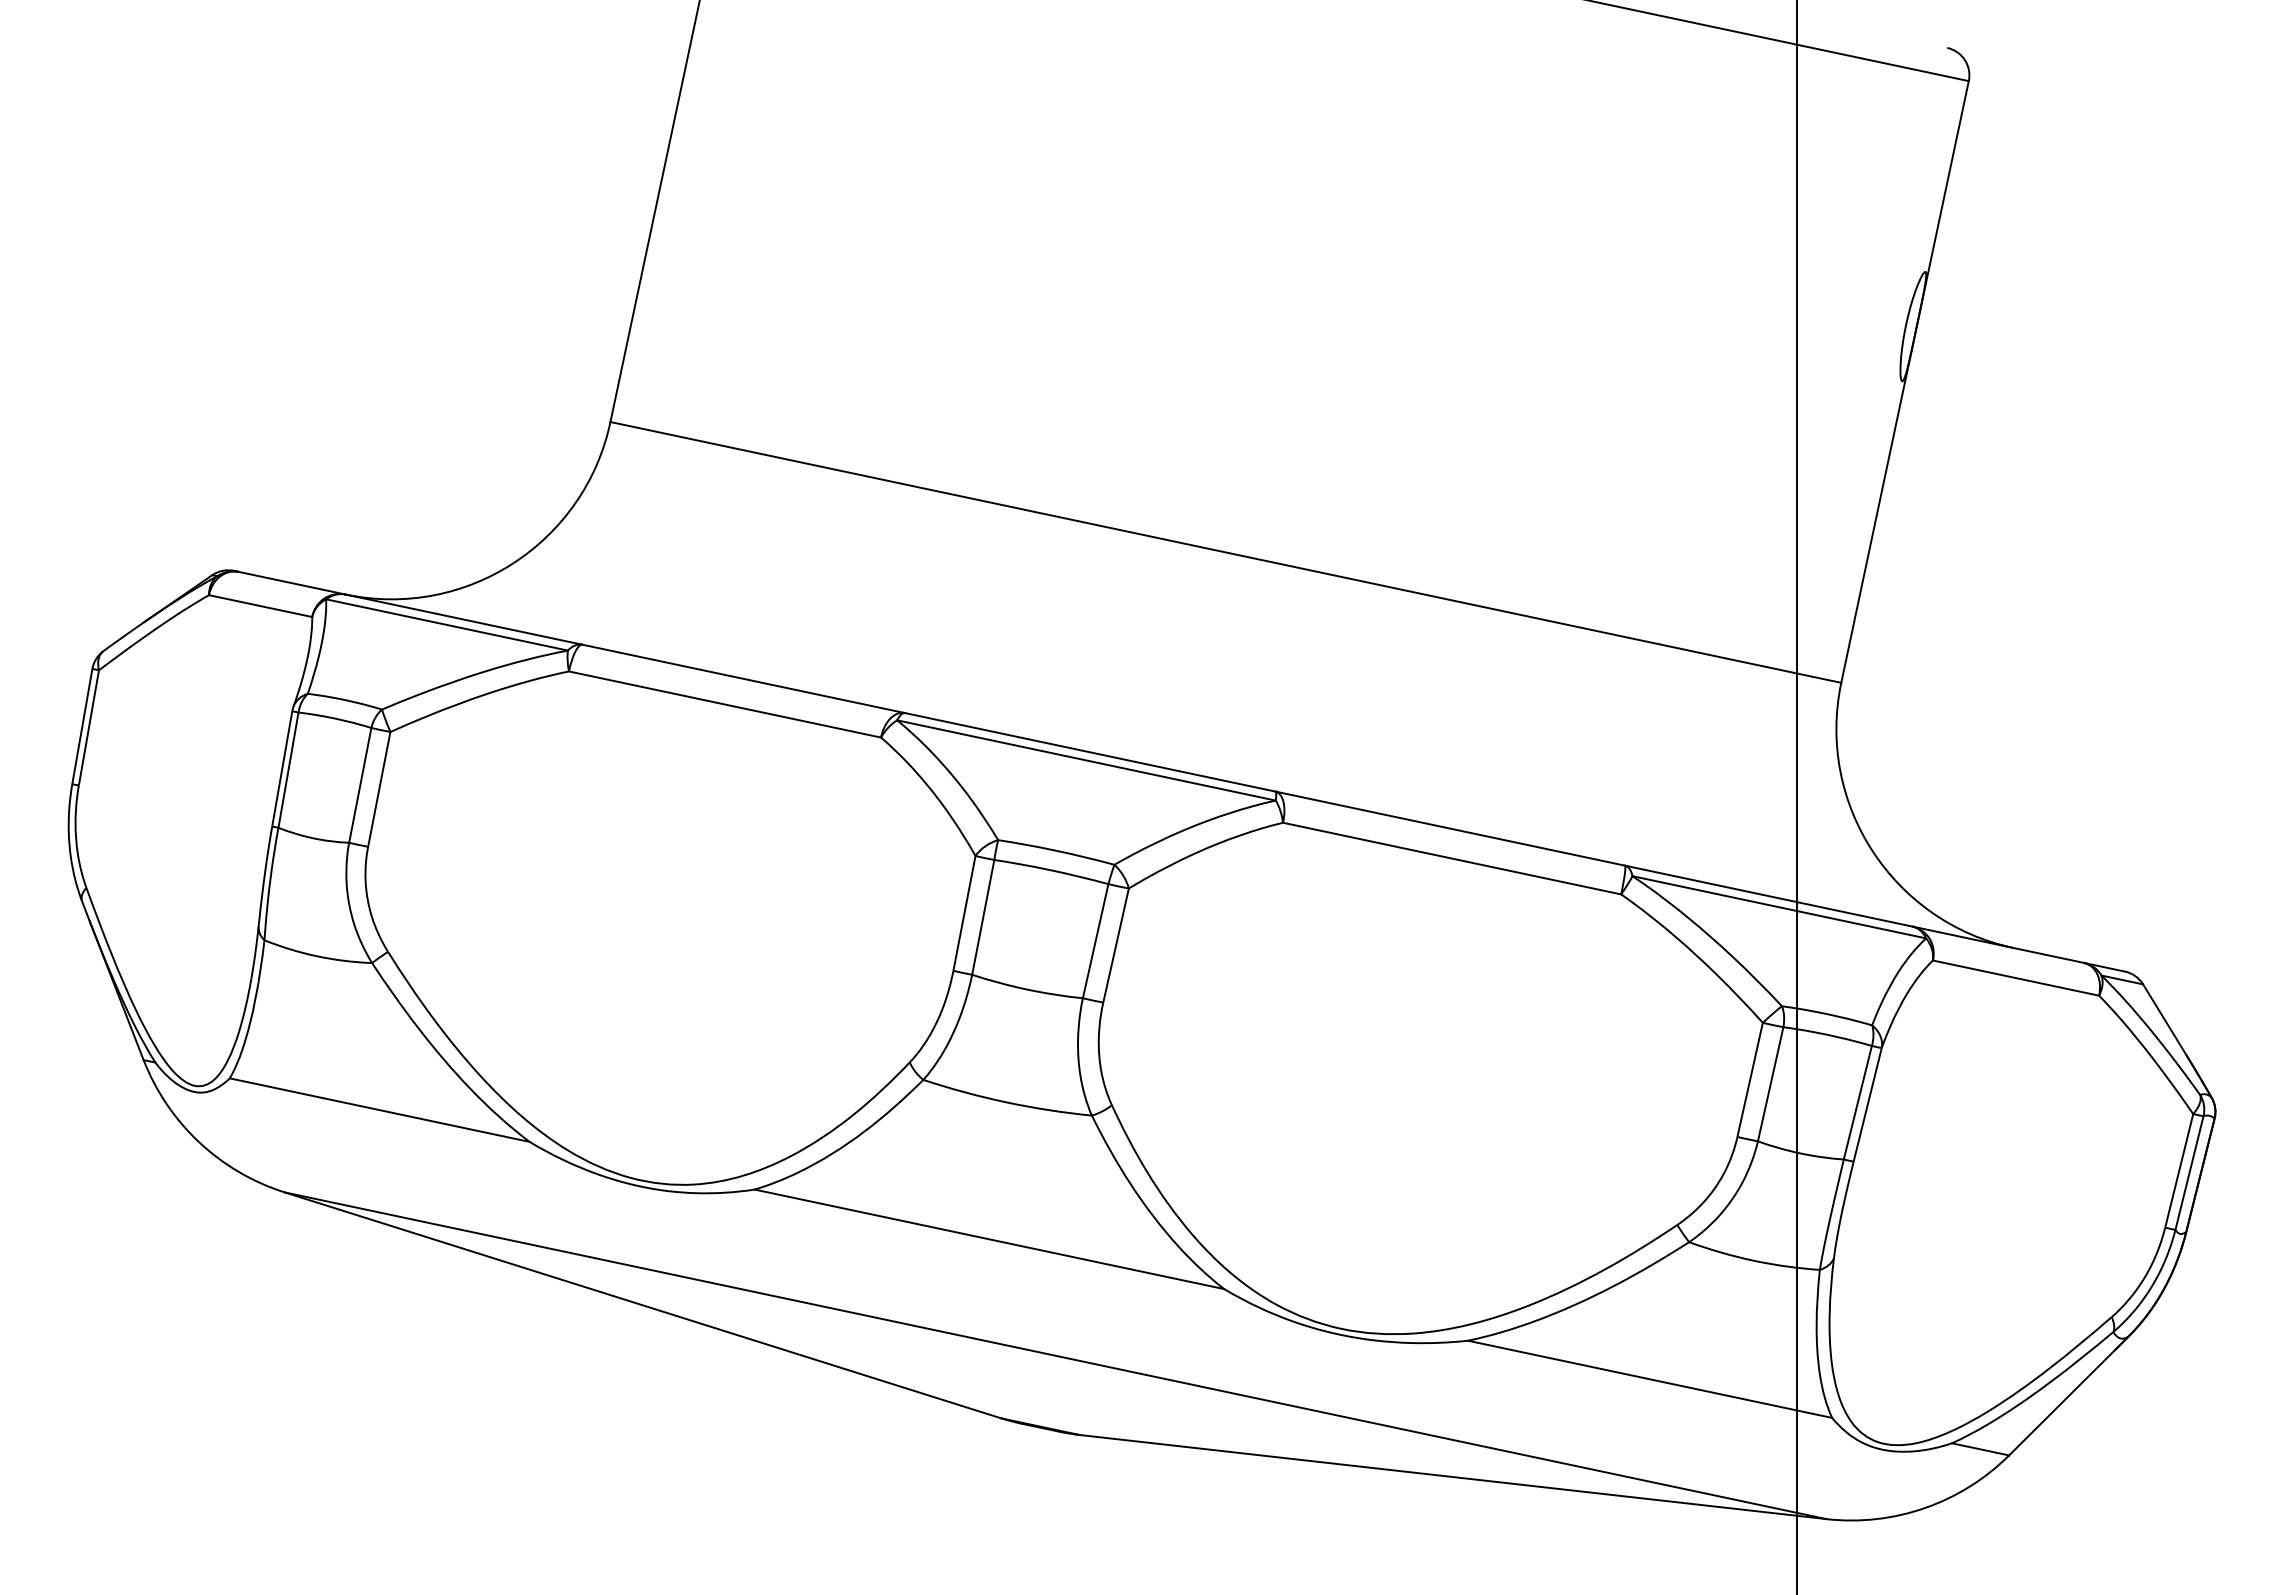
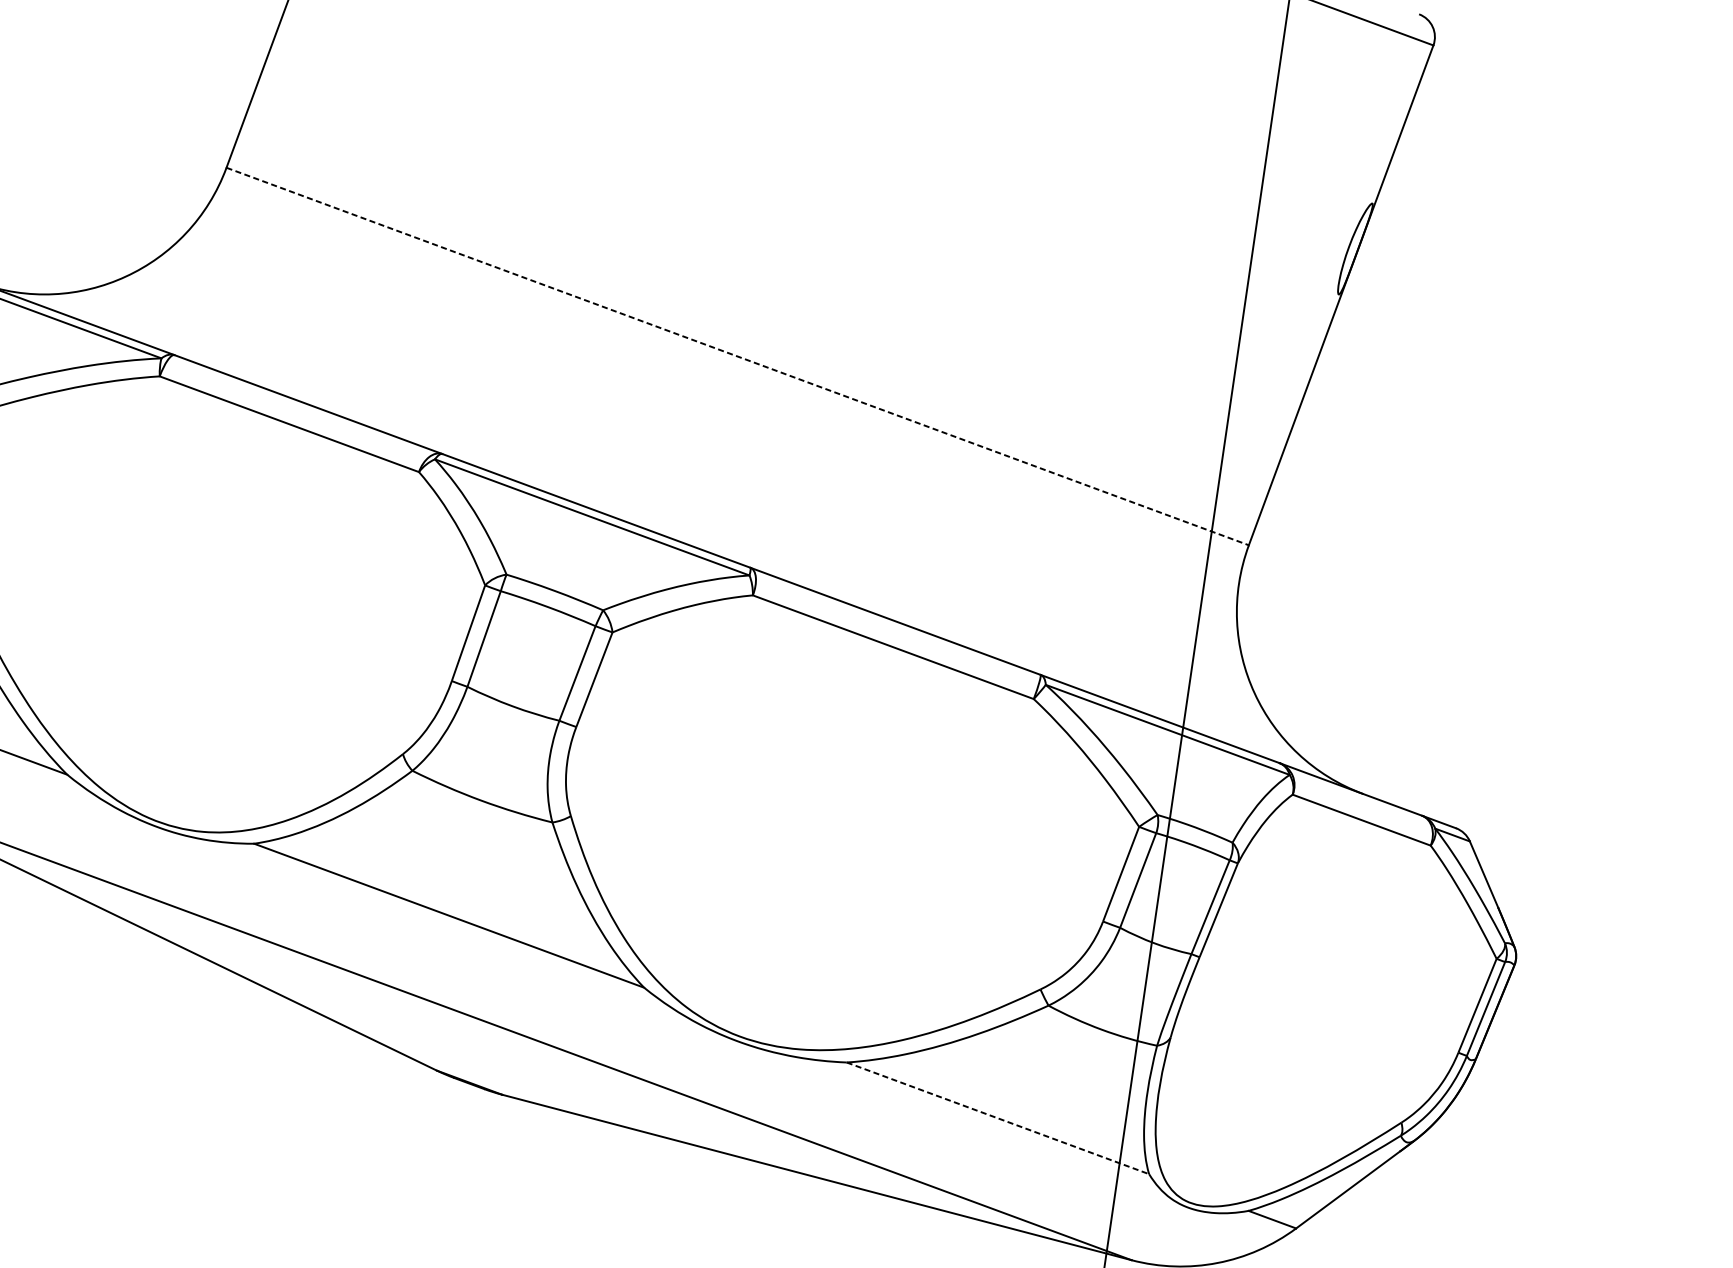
line: (1226, 552) -> (738, 356), solid -> dashed
line: (1650, 1379) -> (998, 1118), solid -> dashed

